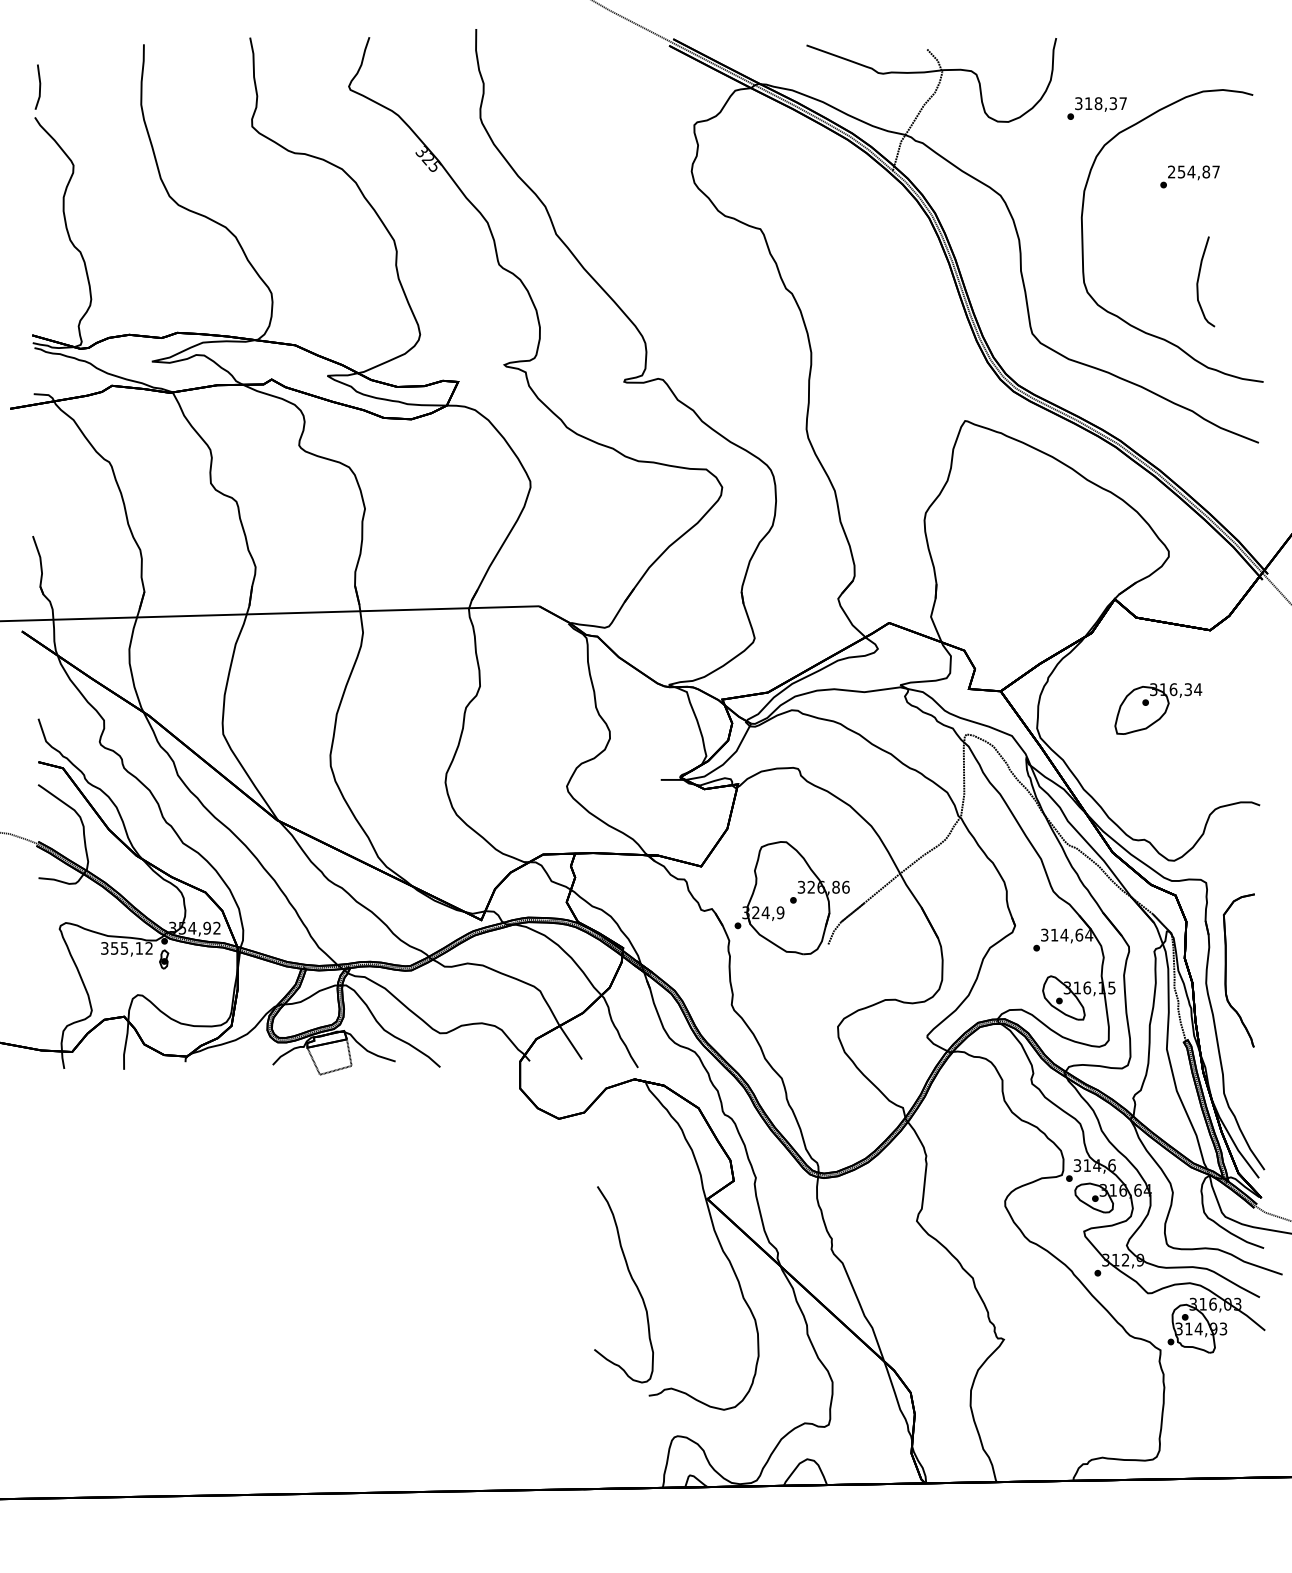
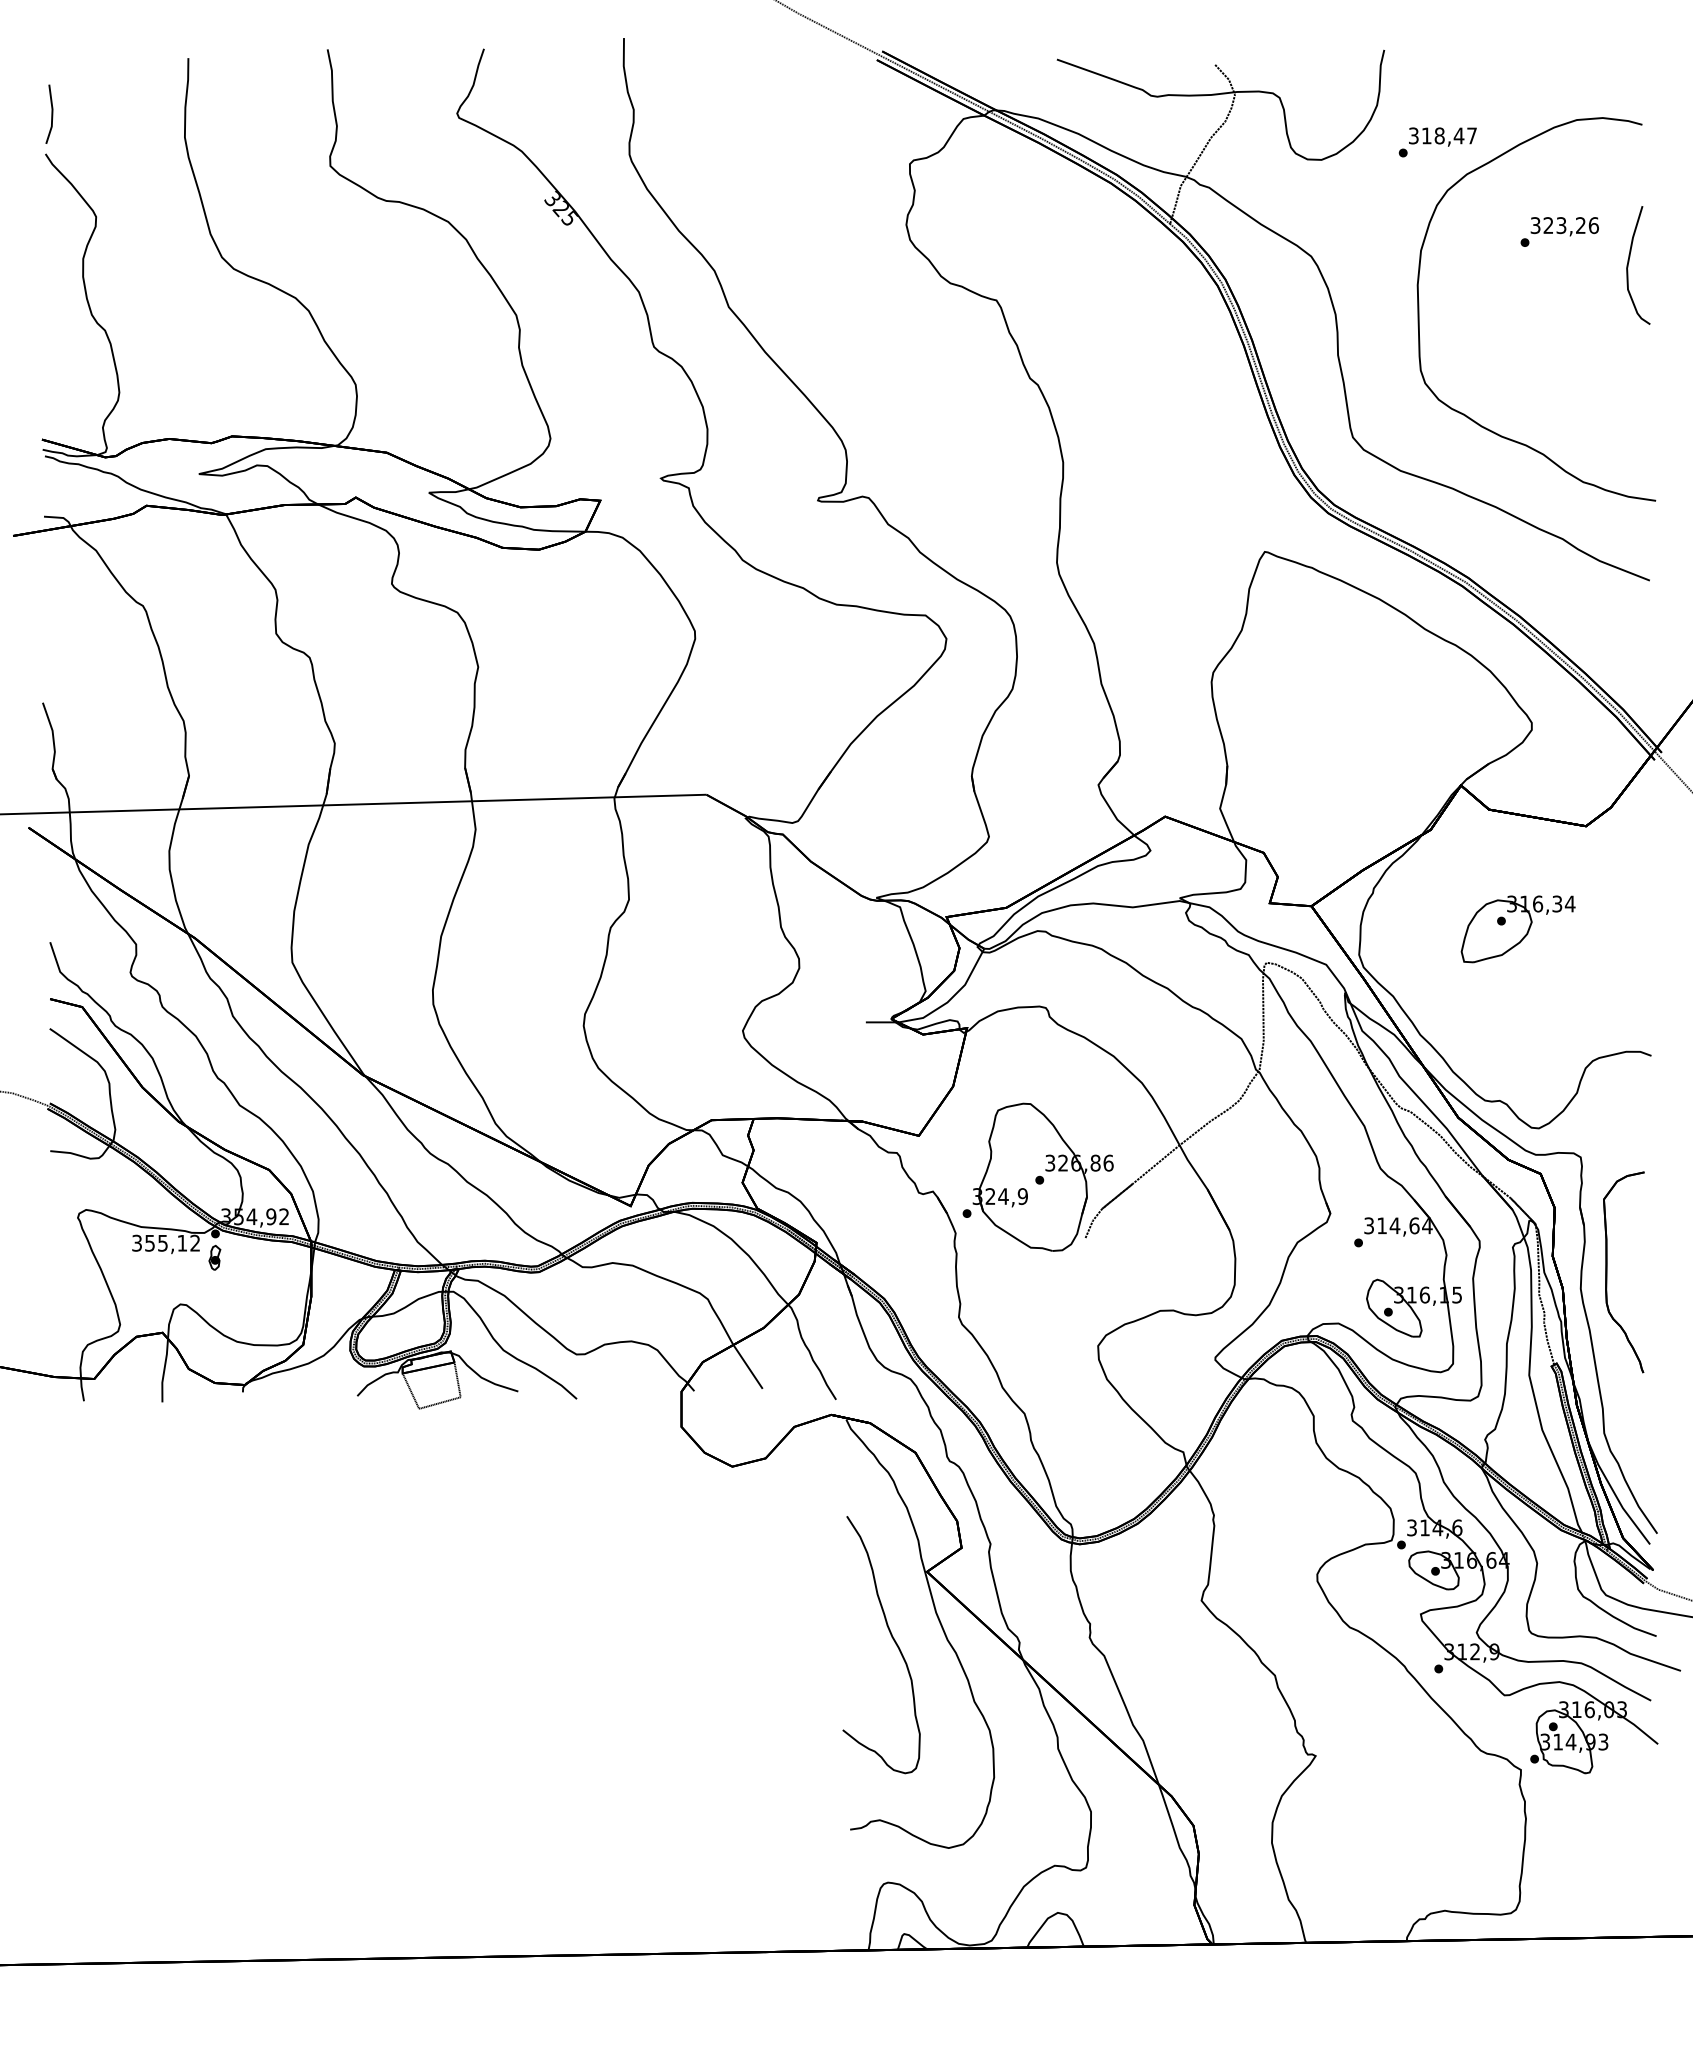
text: (1112, 103) -> (1458, 135), 318,37 -> 318,47
text: (1193, 171) -> (1564, 225), 254,87 -> 323,26
curve: (1199, 279) -> (1629, 262), moved
part: (632, 1280) -> (892, 1639), moved

